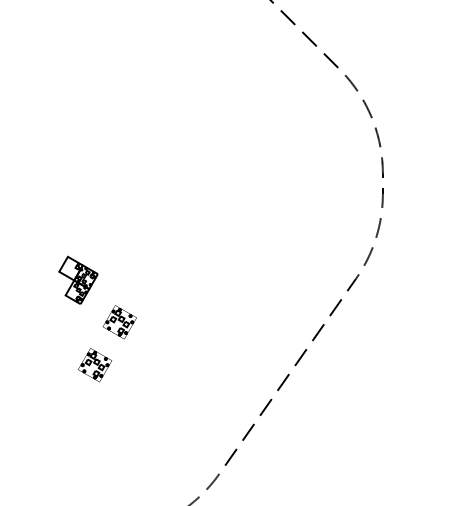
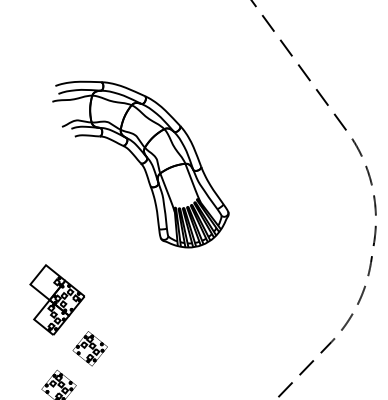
part: (140, 132) -> (140, 163), added
part: (78, 279) -> (55, 299), size x1.43

